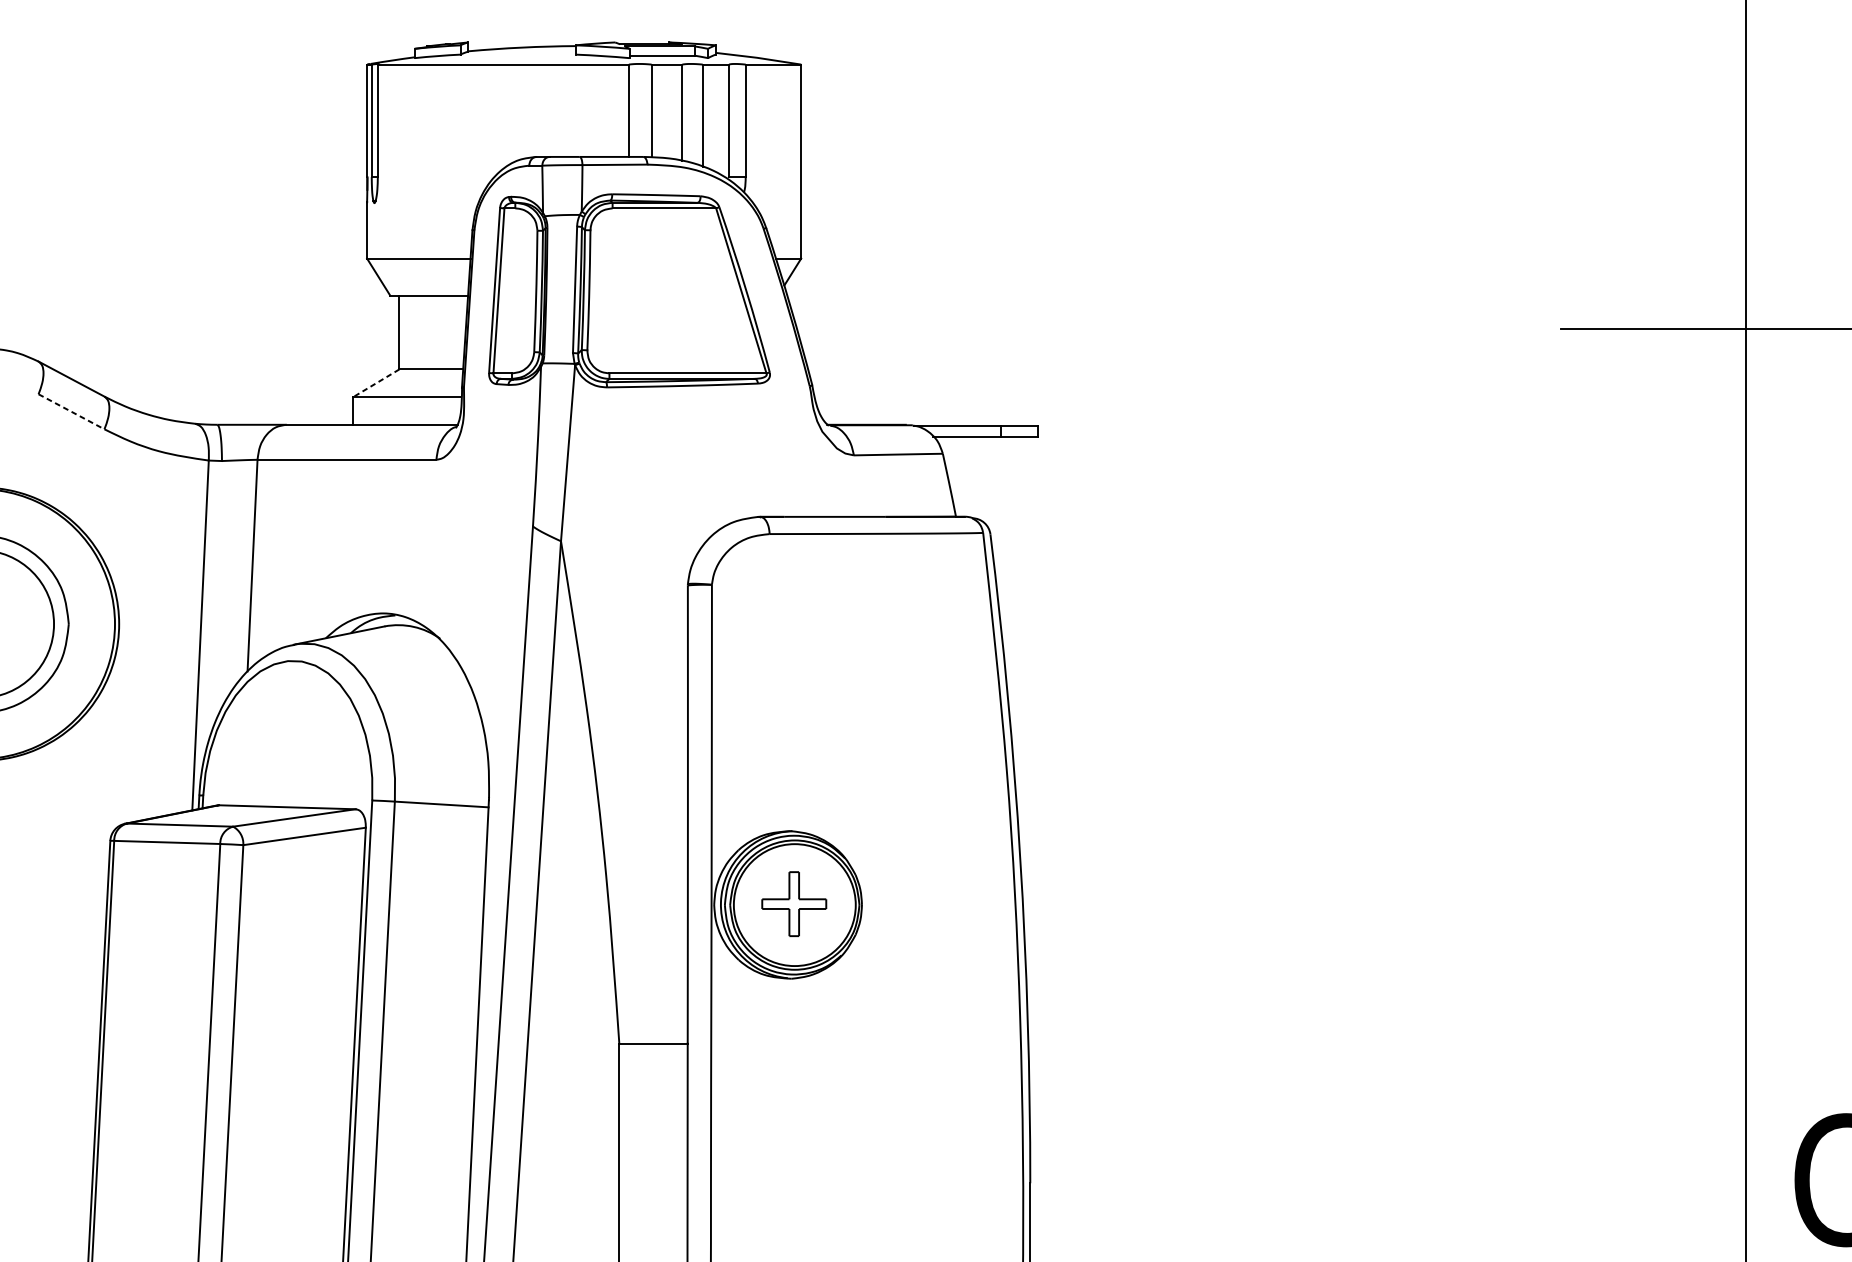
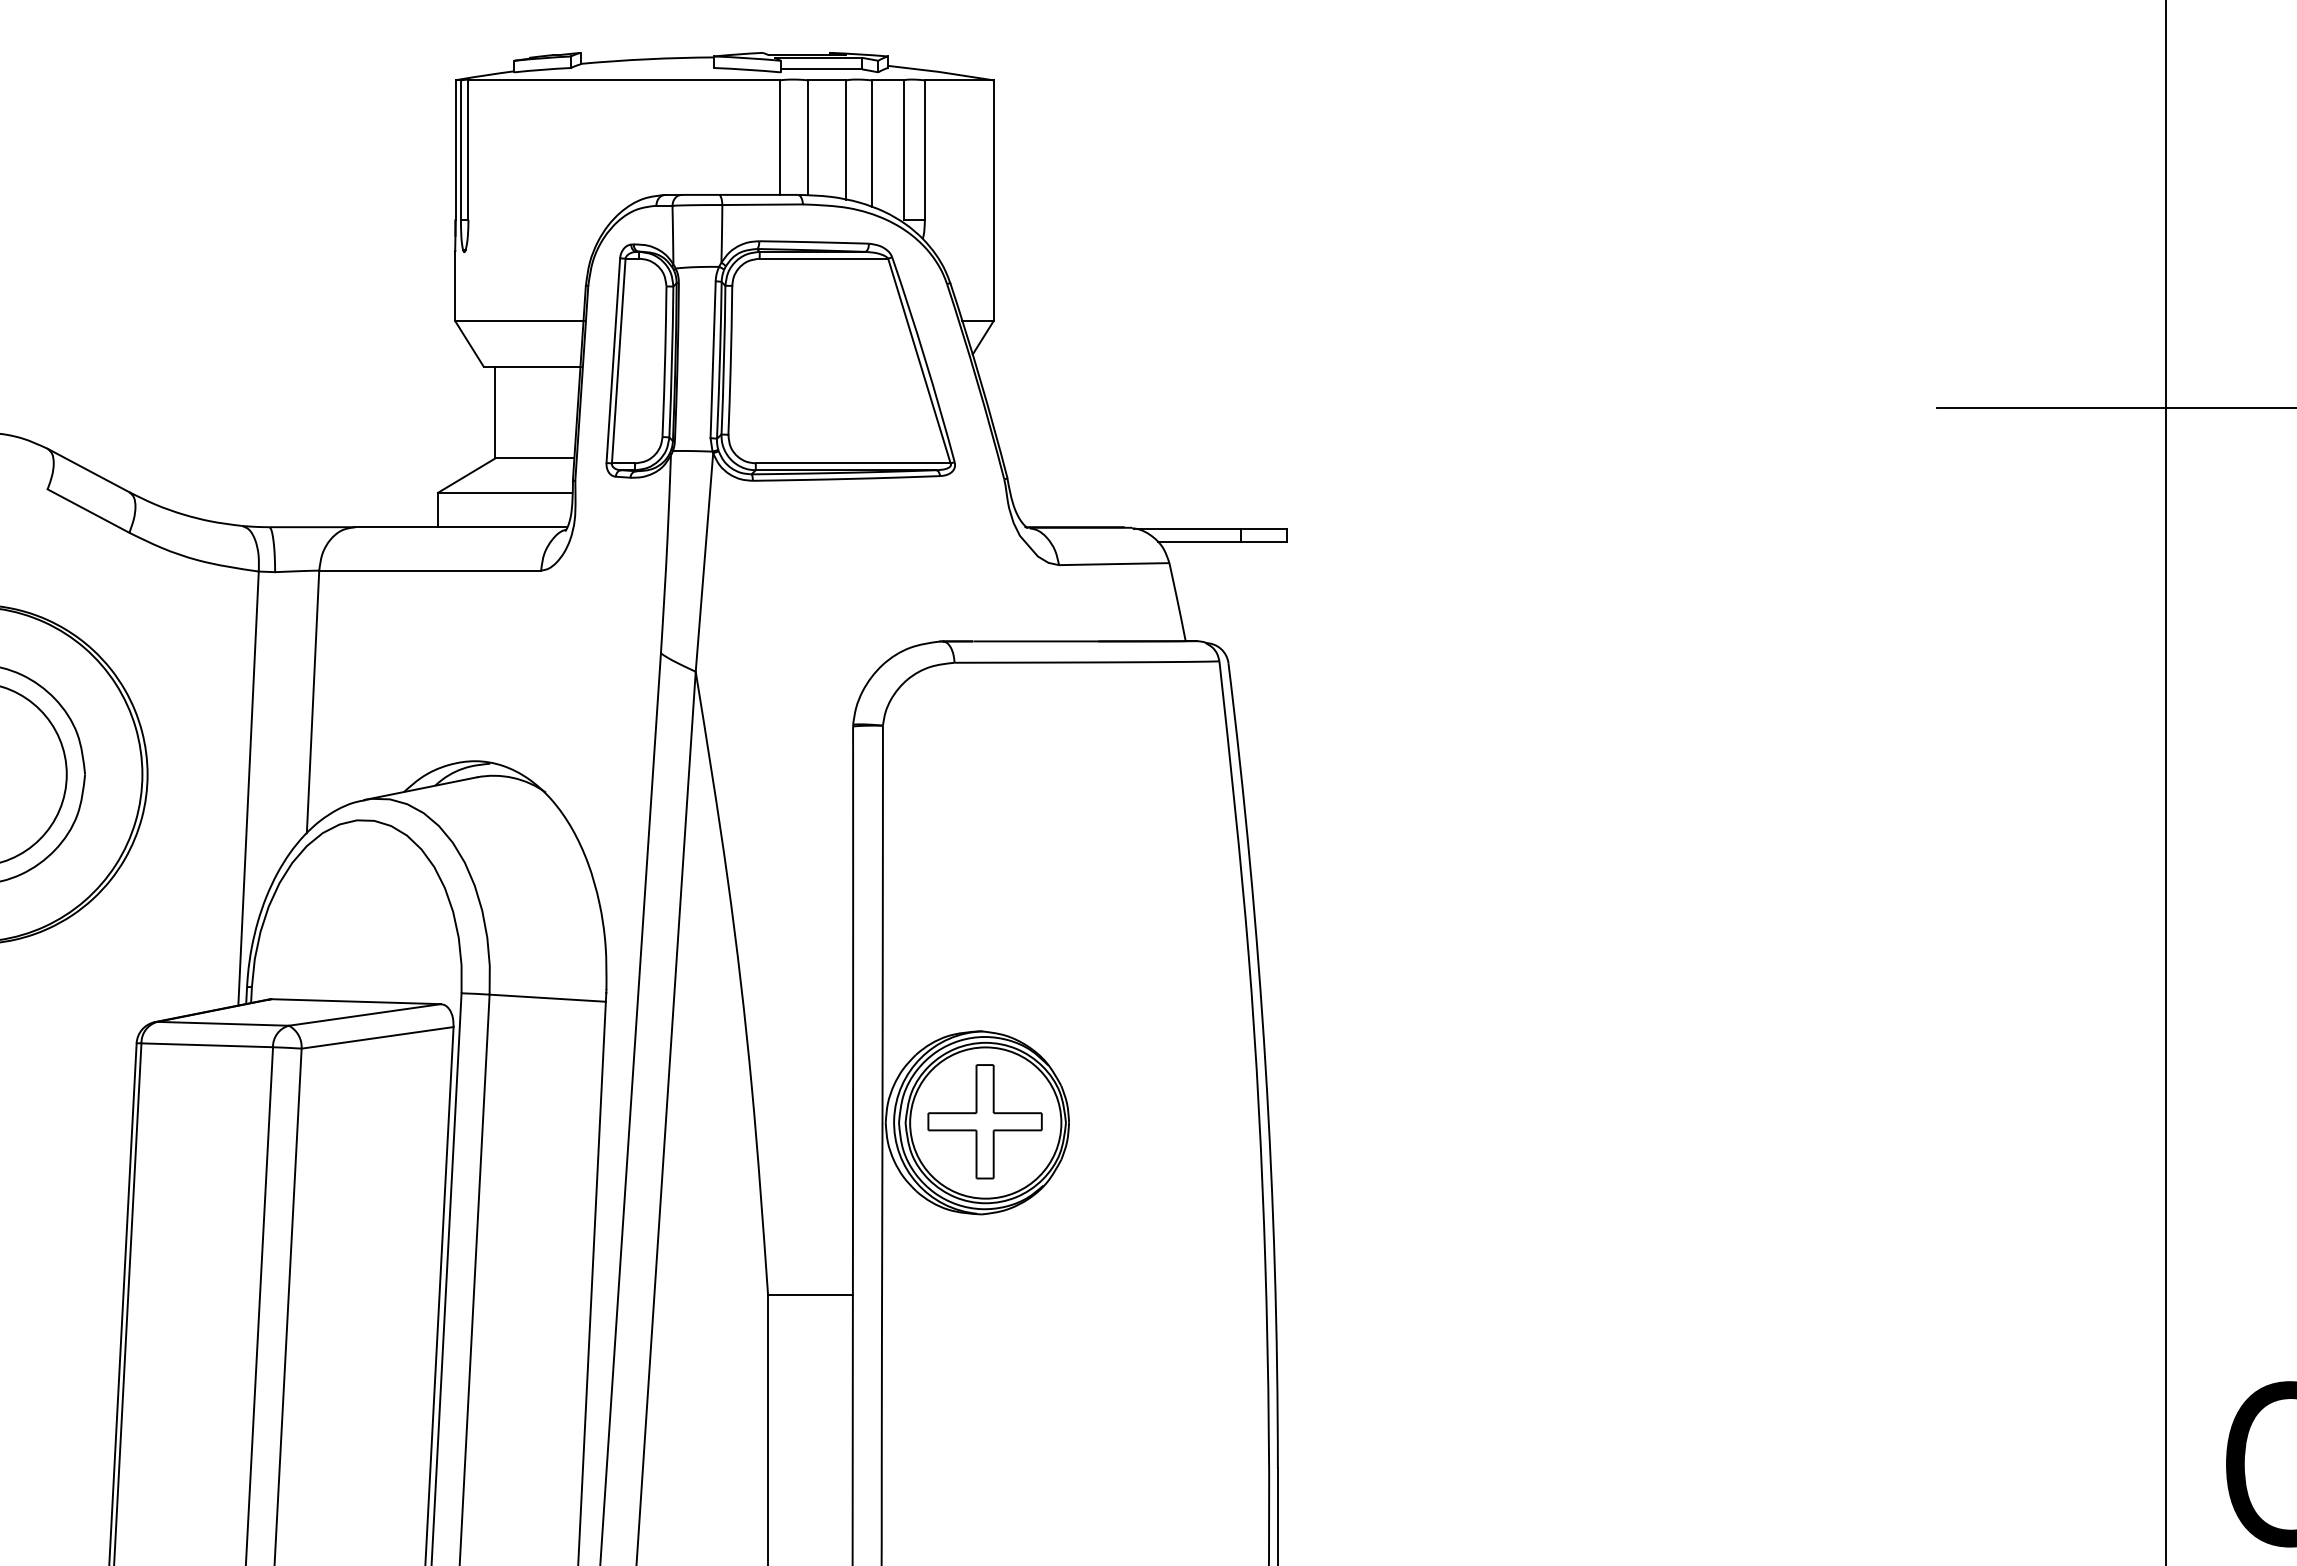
line: (376, 383) -> (466, 475), dashed -> solid
line: (71, 412) -> (88, 511), dashed -> solid
part: (793, 903) -> (984, 1121), size x1.43

